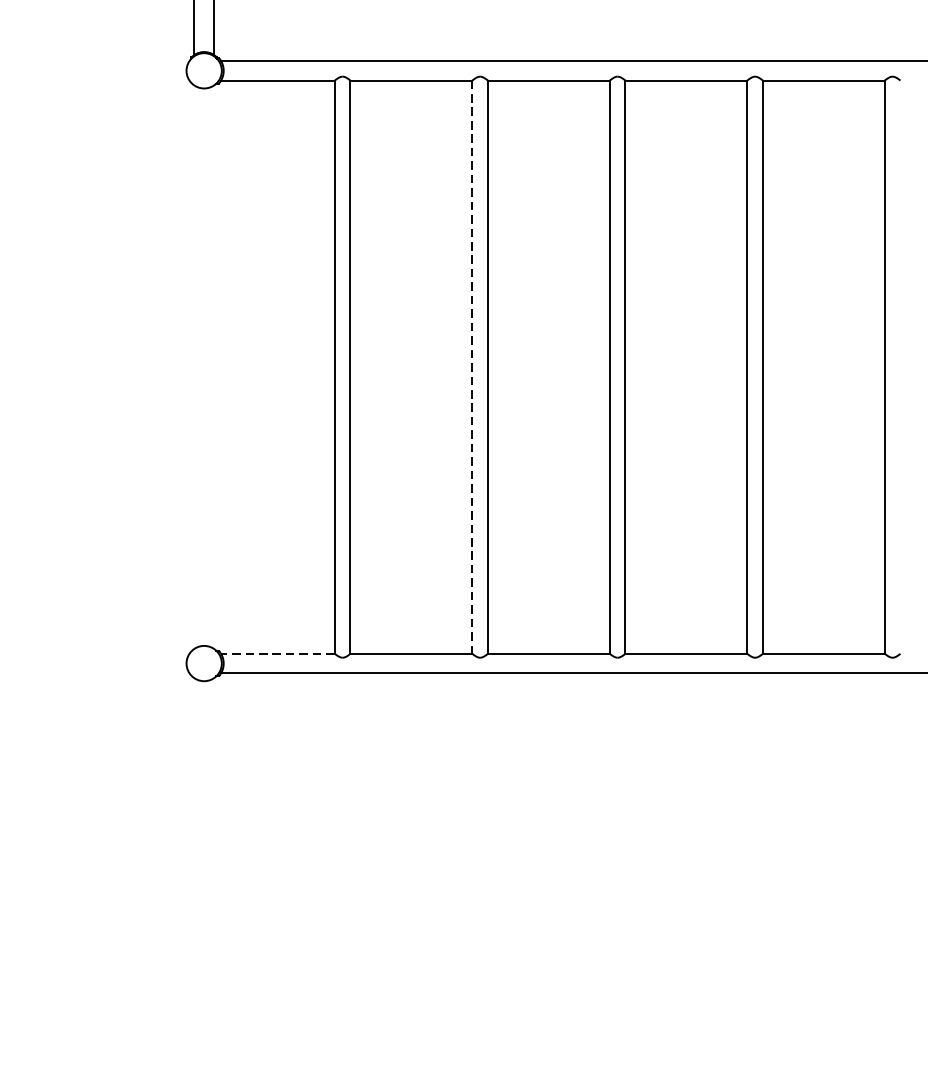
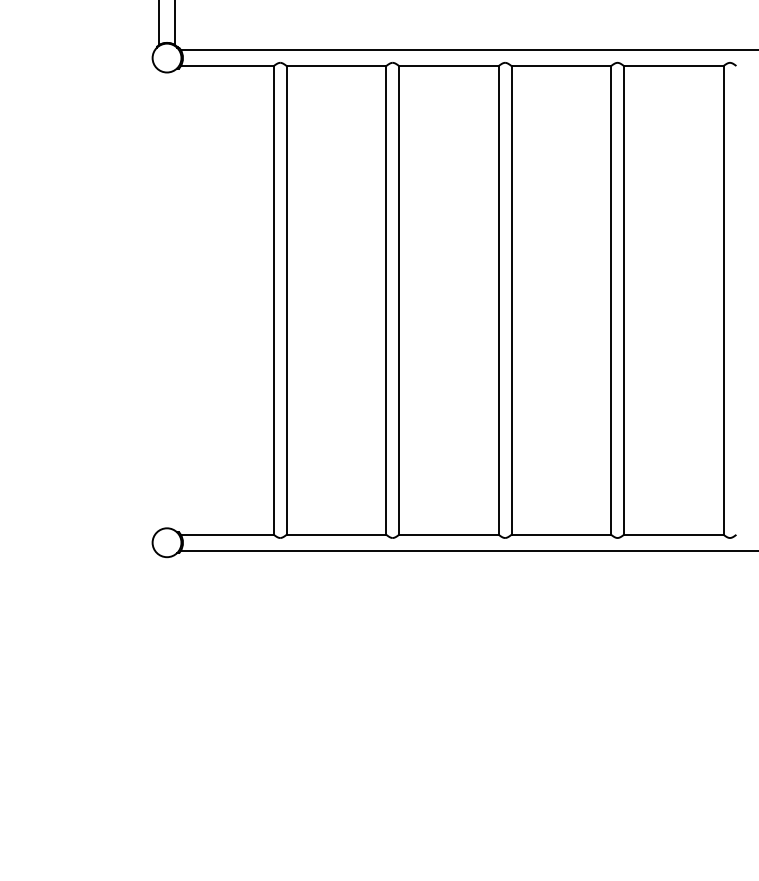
line: (472, 367) -> (386, 300), dashed -> solid
line: (276, 653) -> (226, 534), dashed -> solid

